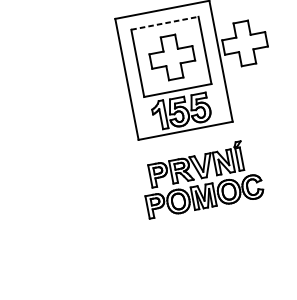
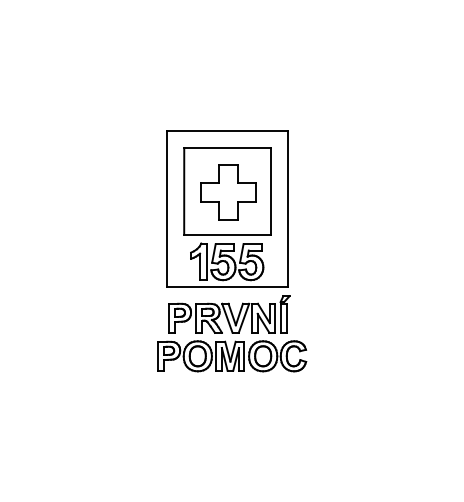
line: (165, 23) -> (228, 148), dashed -> solid
part: (244, 43) -> (322, 192), removed
part: (201, 178) -> (232, 333), moved

